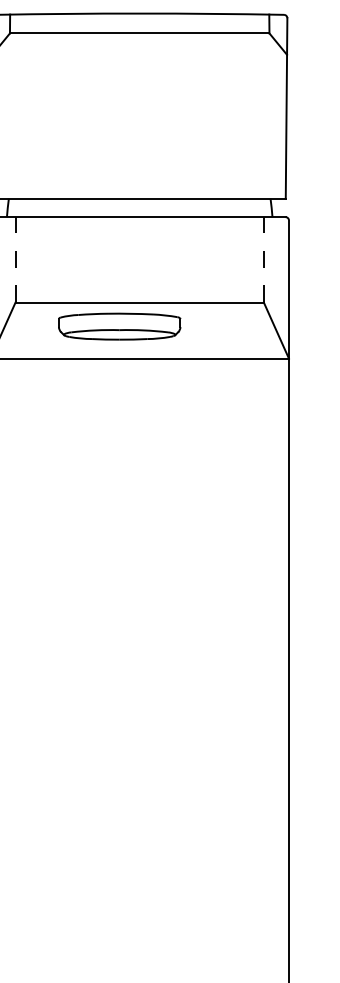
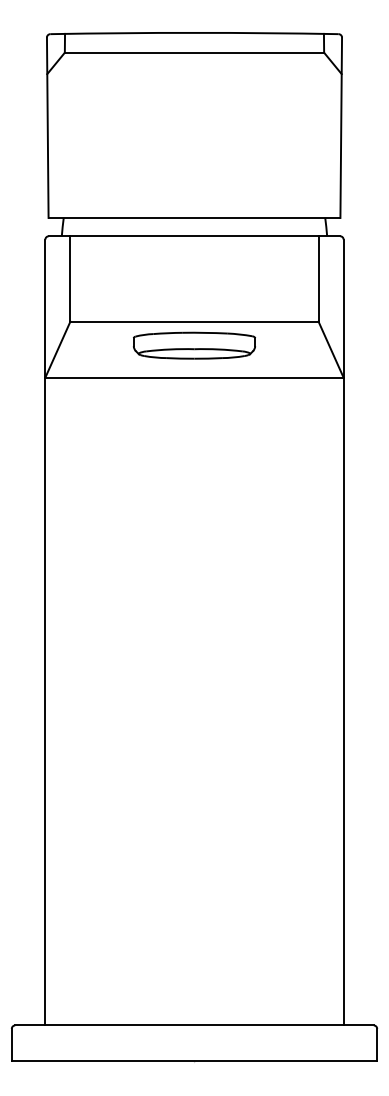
line: (15, 259) -> (70, 278), dashed -> solid
line: (263, 259) -> (318, 278), dashed -> solid
part: (119, 326) -> (194, 345), moved

